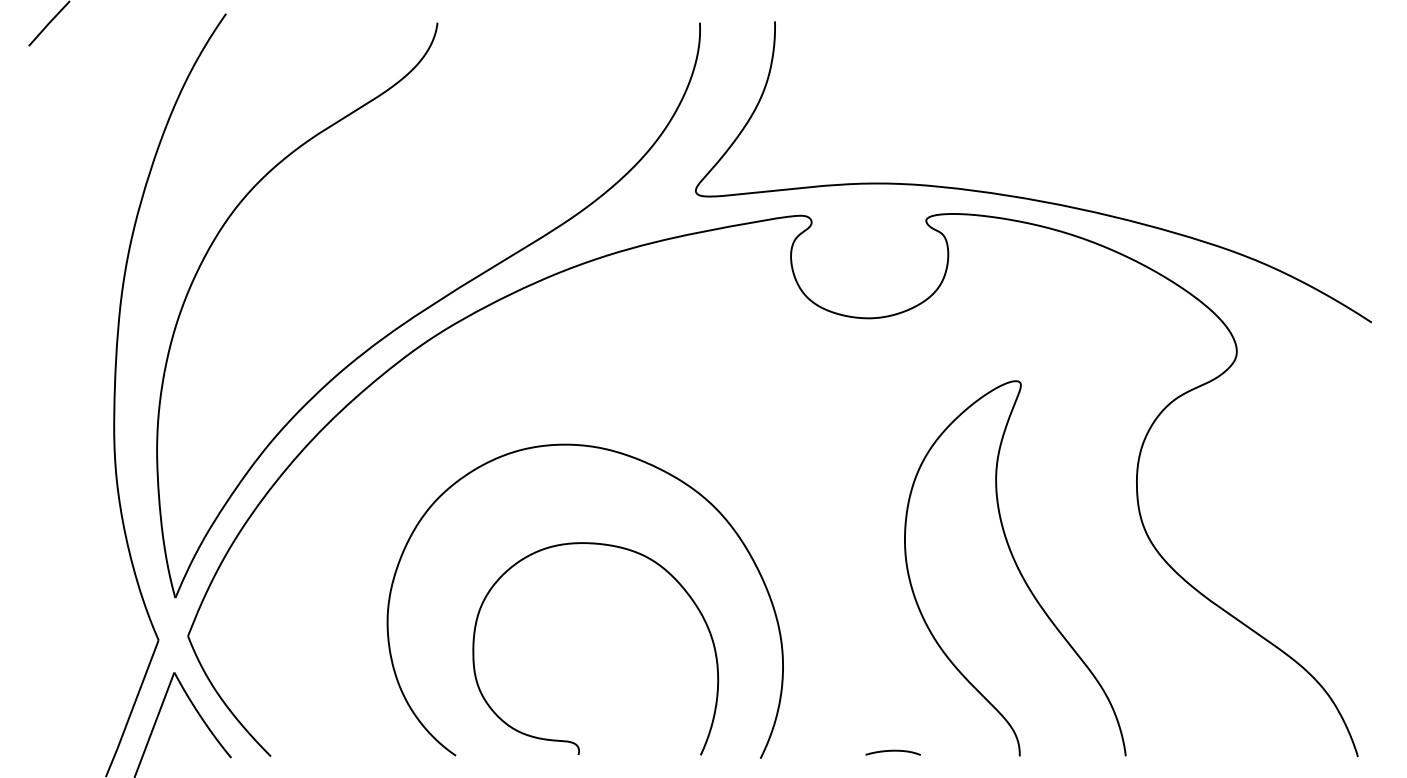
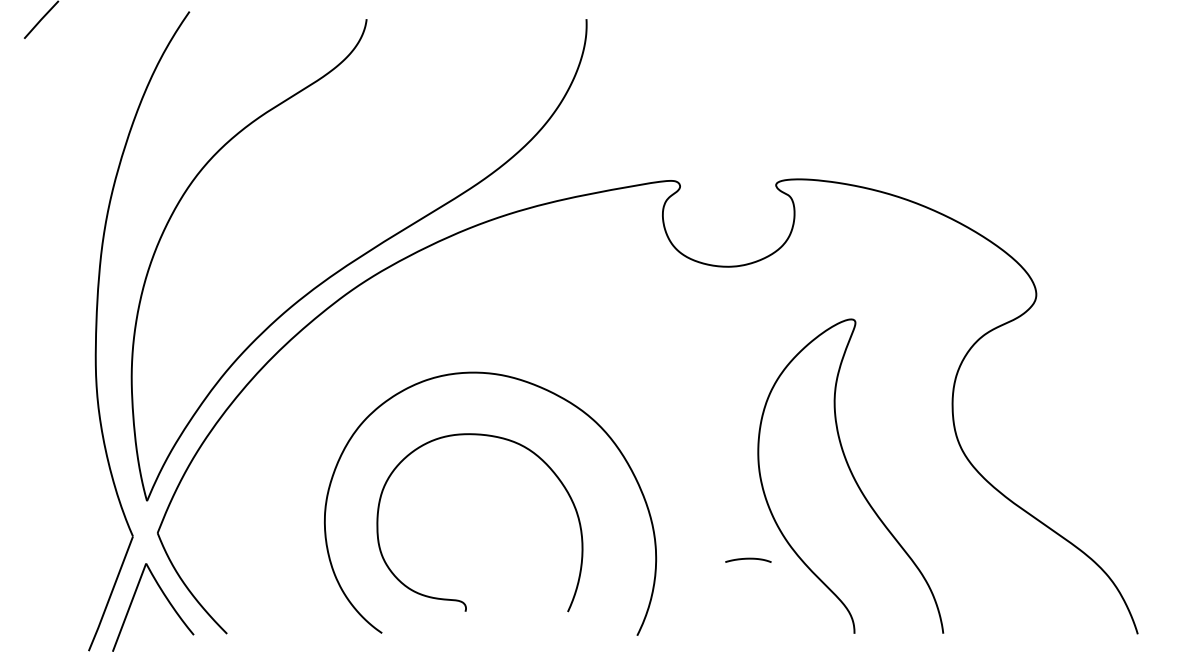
curve: (1027, 197) -> (860, 165), removed
curve: (572, 741) -> (460, 600), moved
curve: (892, 751) -> (747, 559), moved

